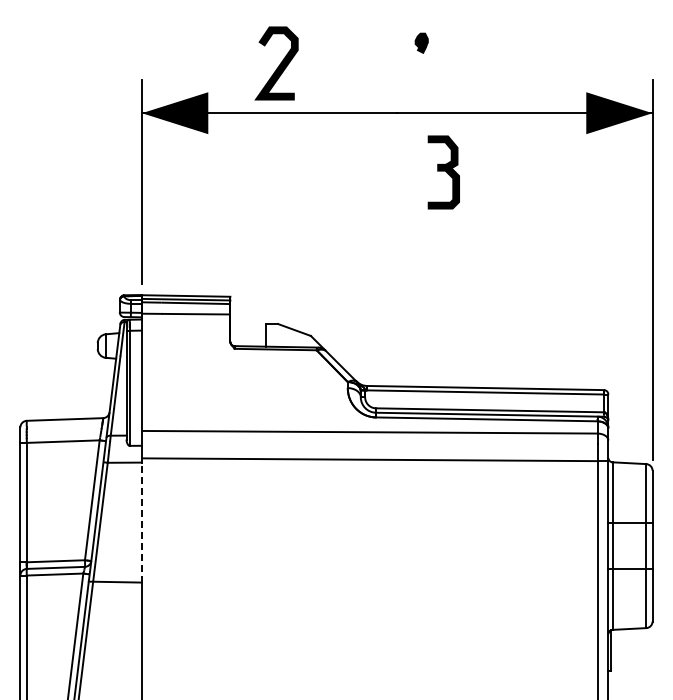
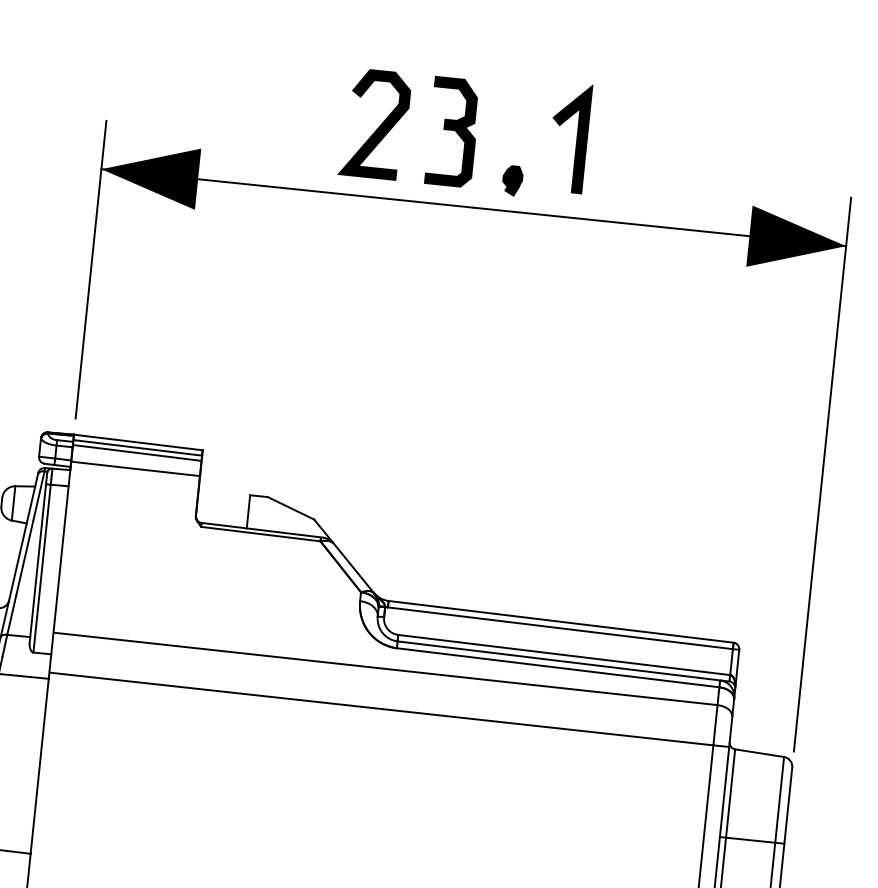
part: (421, 42) -> (512, 179), moved
line: (462, 58) -> (577, 137), added
curve: (278, 65) -> (377, 127), moved
part: (443, 172) -> (452, 132), moved
line: (141, 522) -> (39, 766), dashed -> solid

